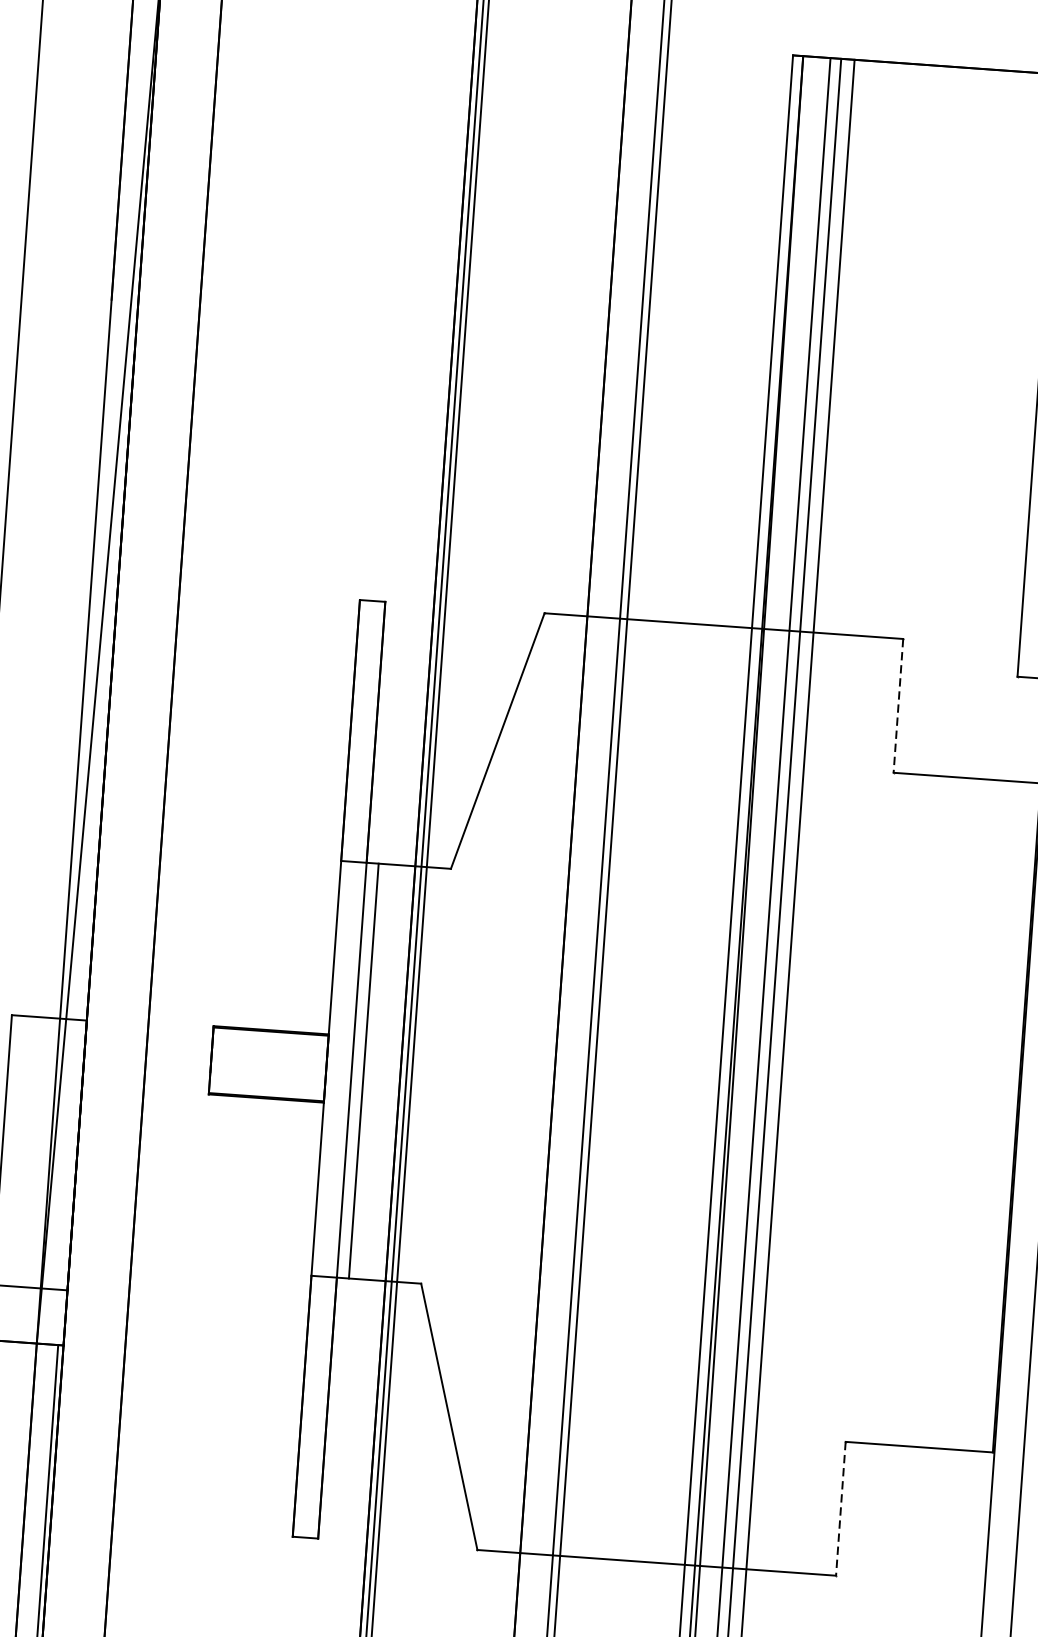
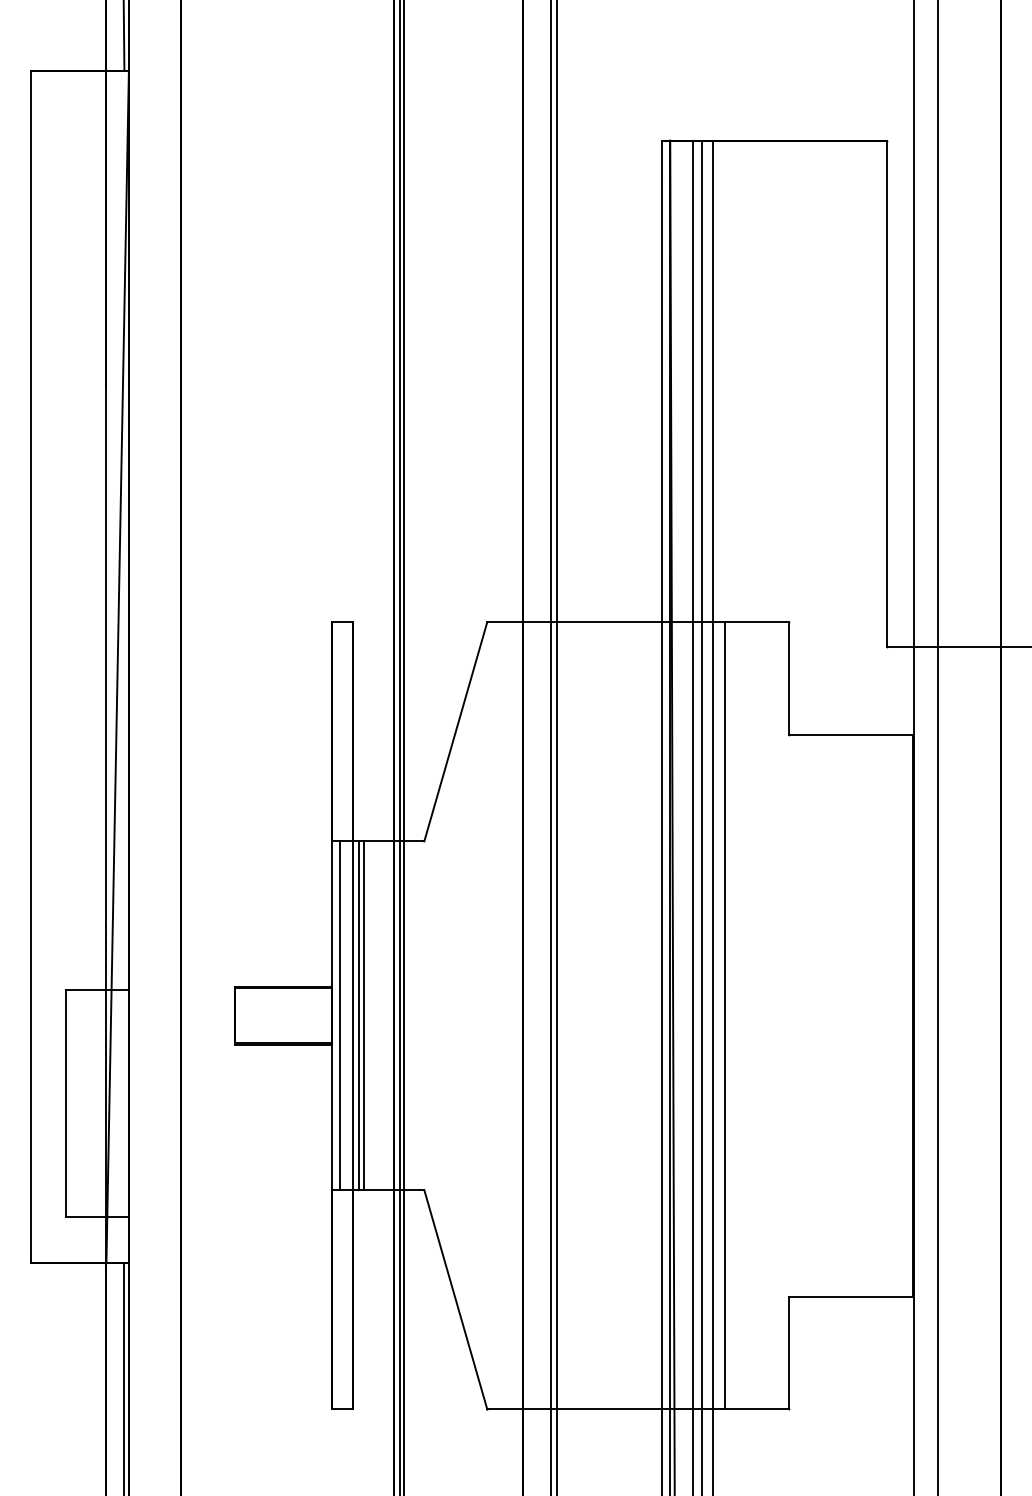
line: (898, 706) -> (788, 678), dashed -> solid
line: (336, 1068) -> (340, 1015), added
line: (358, 1070) -> (359, 1015), added
line: (793, 1101) -> (724, 1015), added
line: (840, 1509) -> (788, 1353), dashed -> solid

